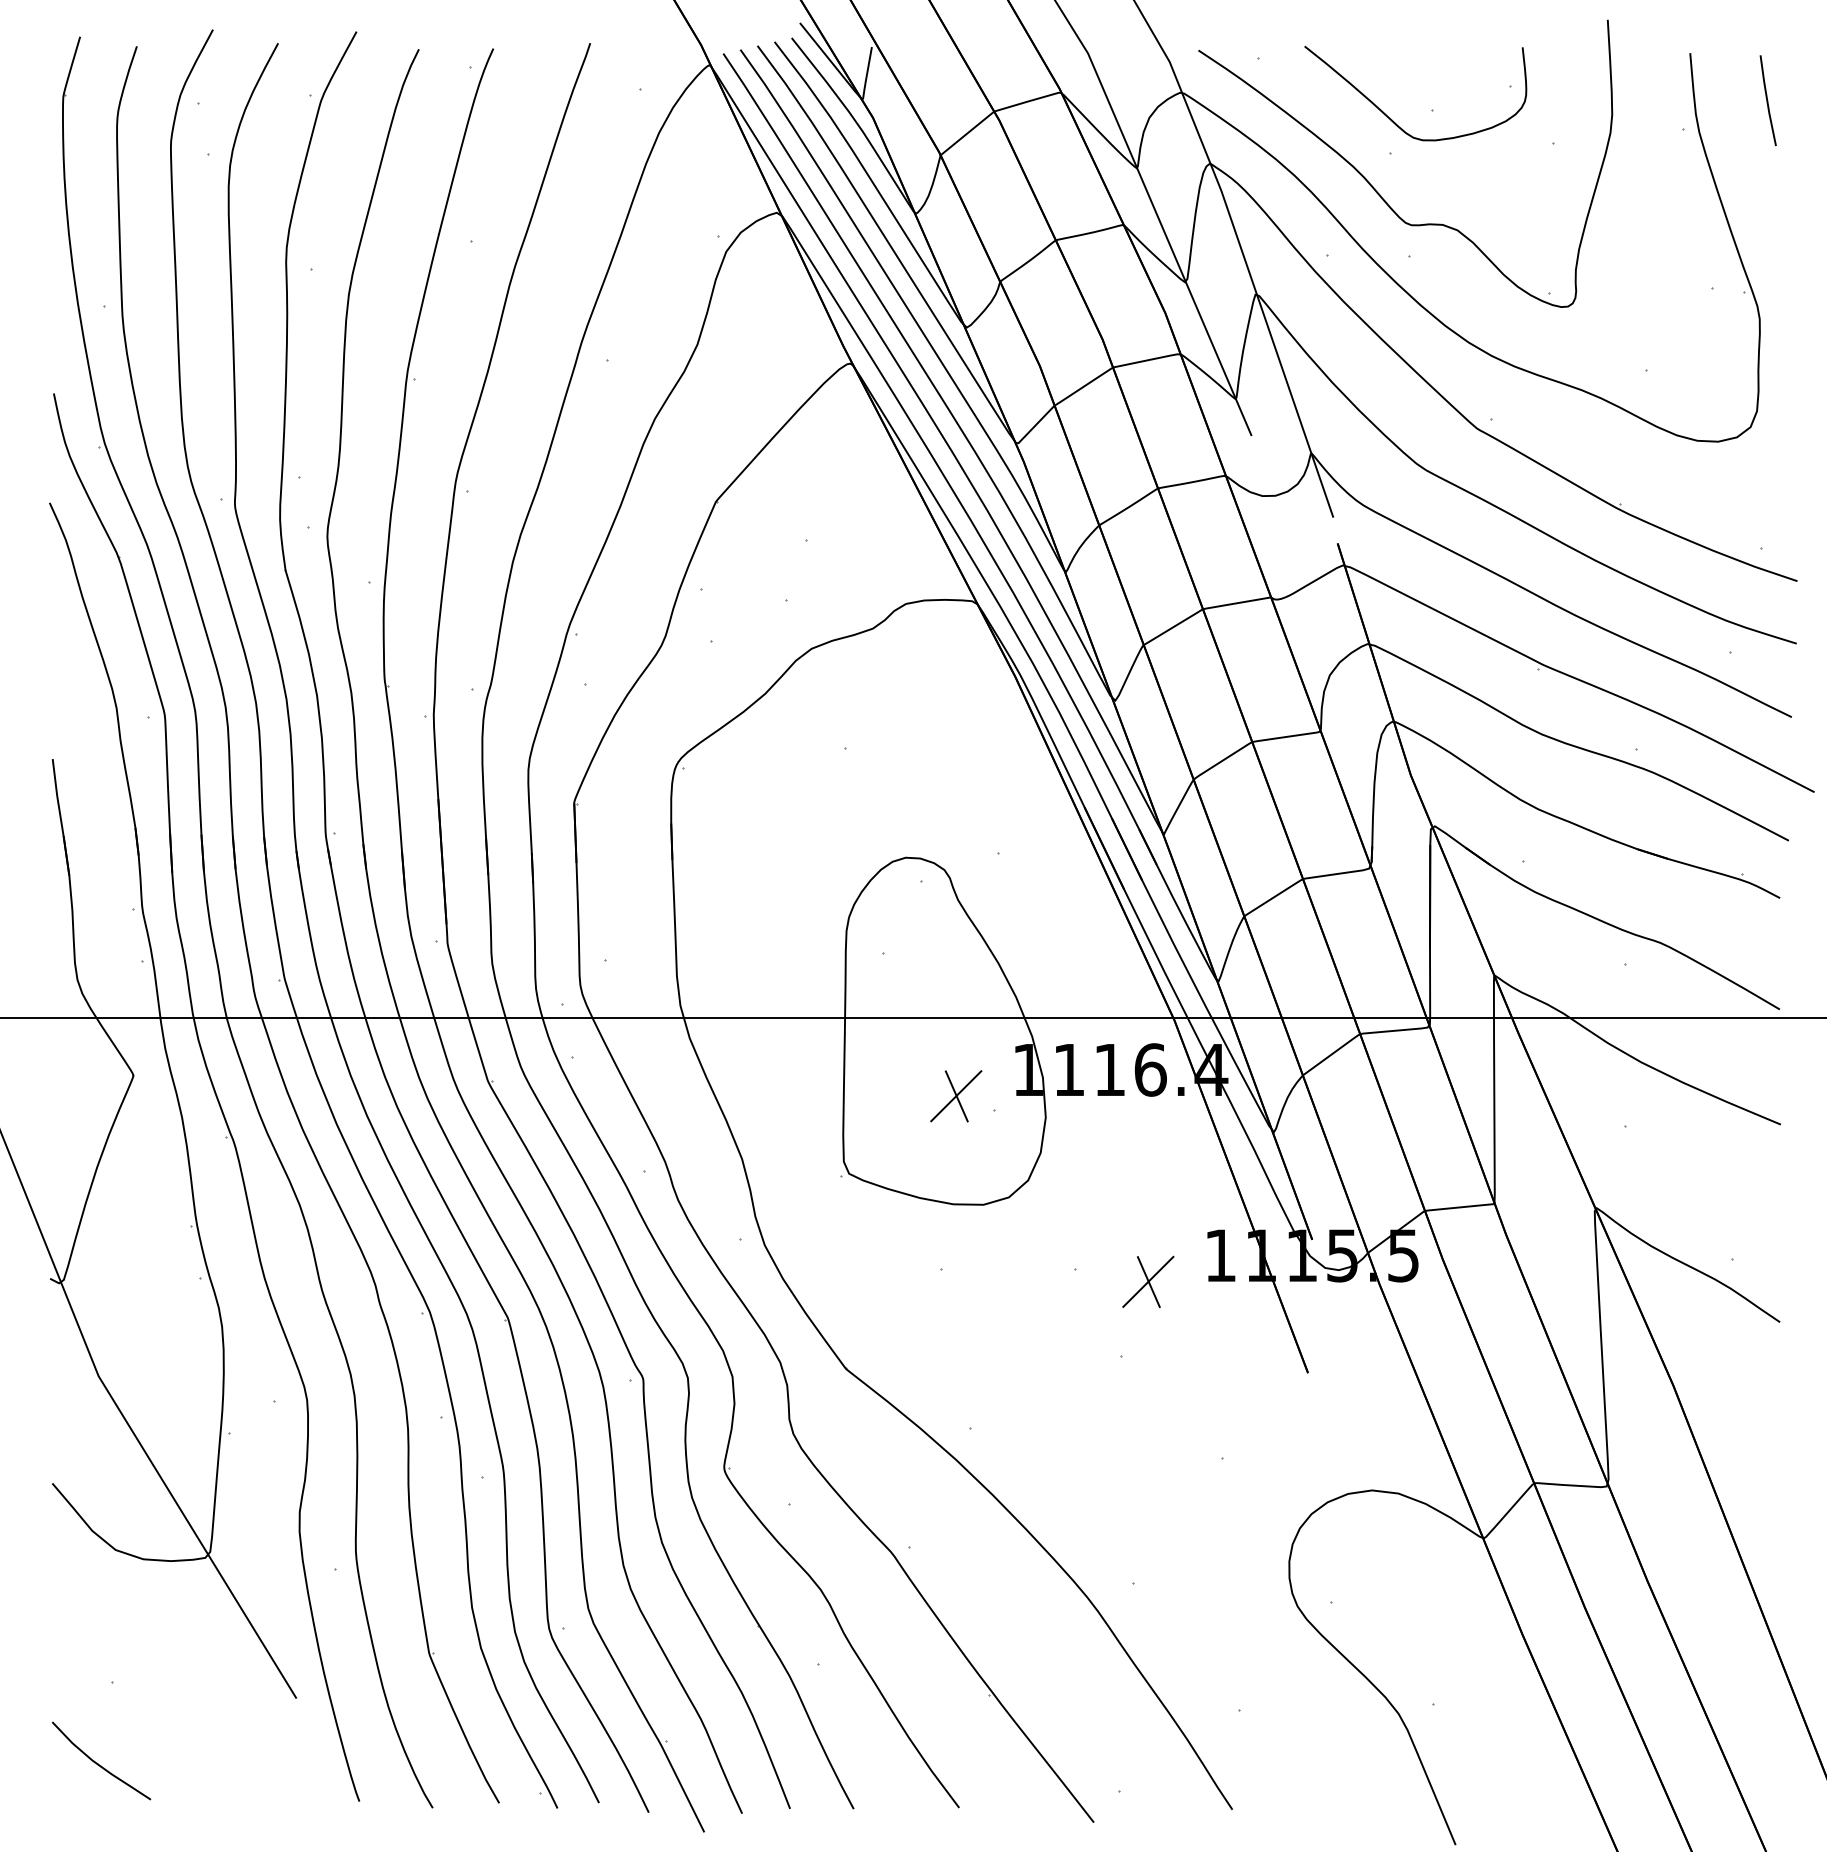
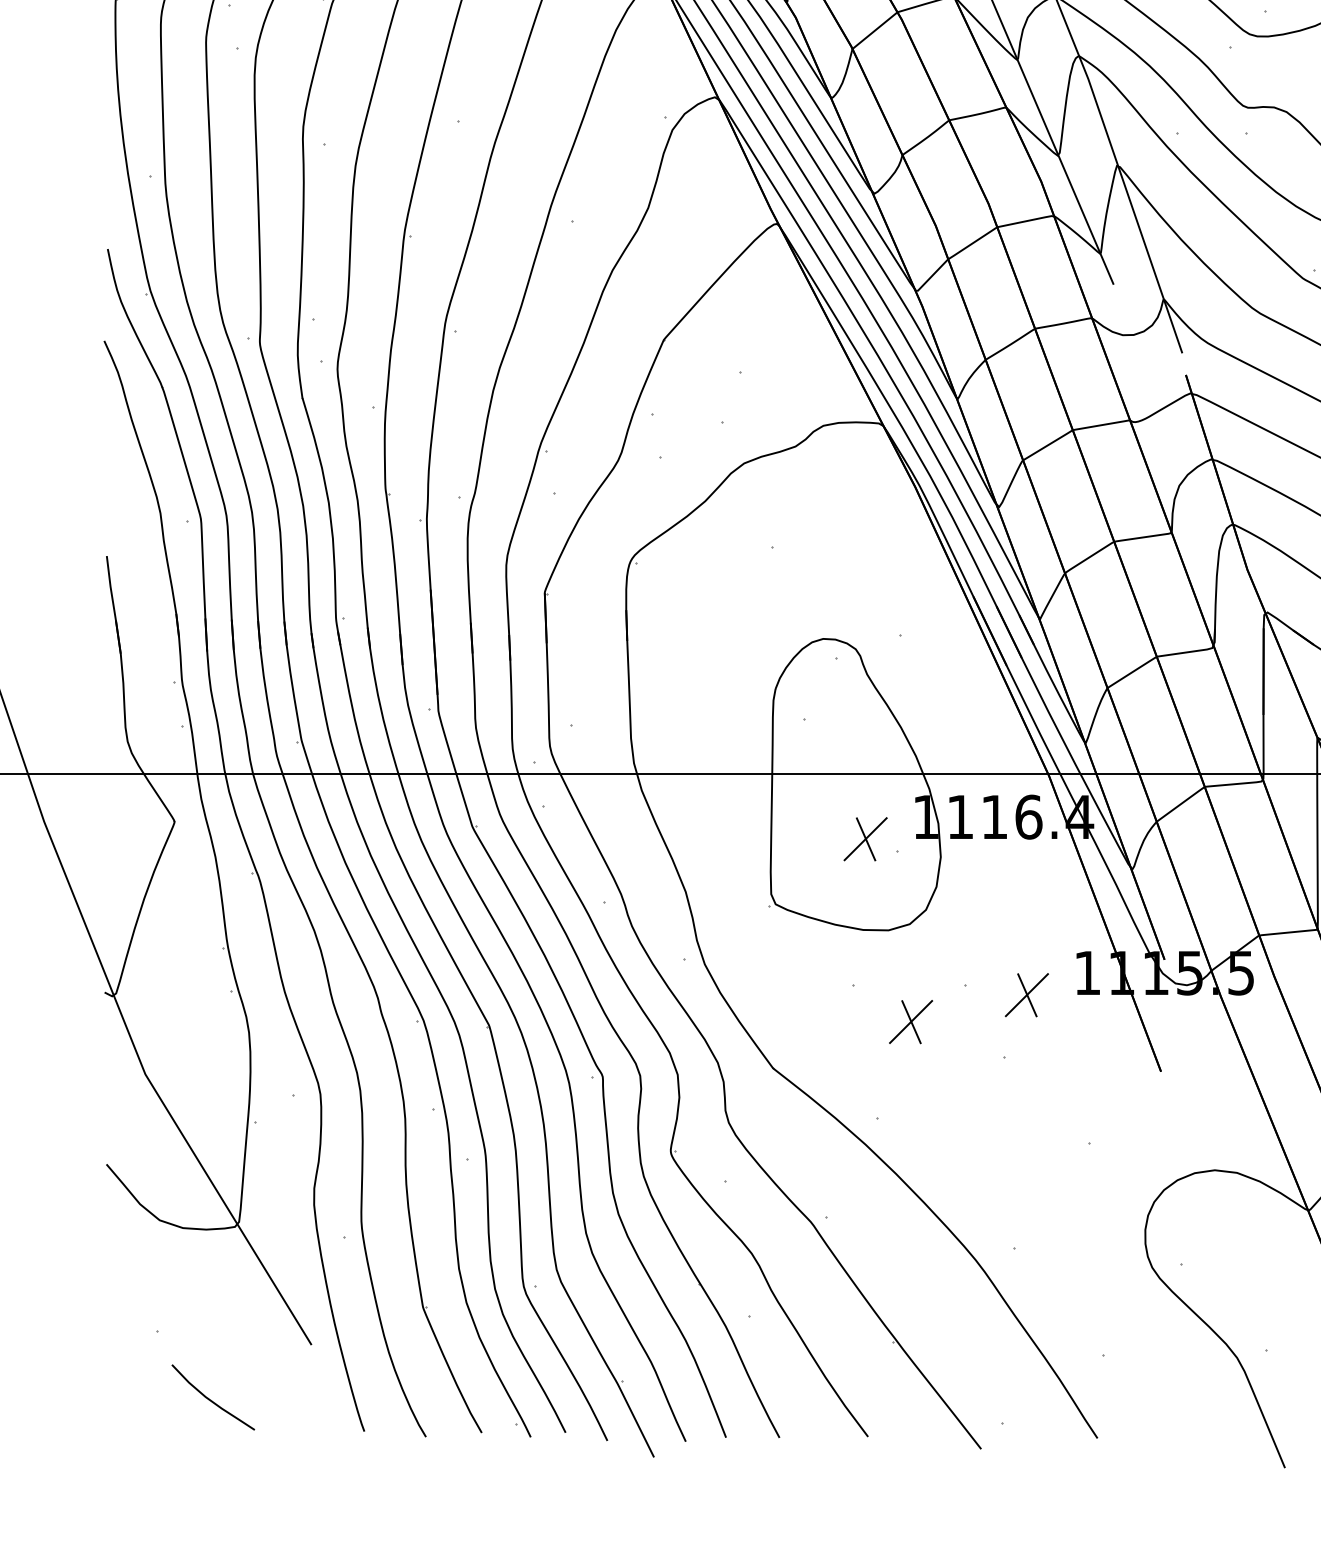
part: (1010, 1313) -> (911, 1021), added
curve: (98, 1763) -> (210, 1399), moved

